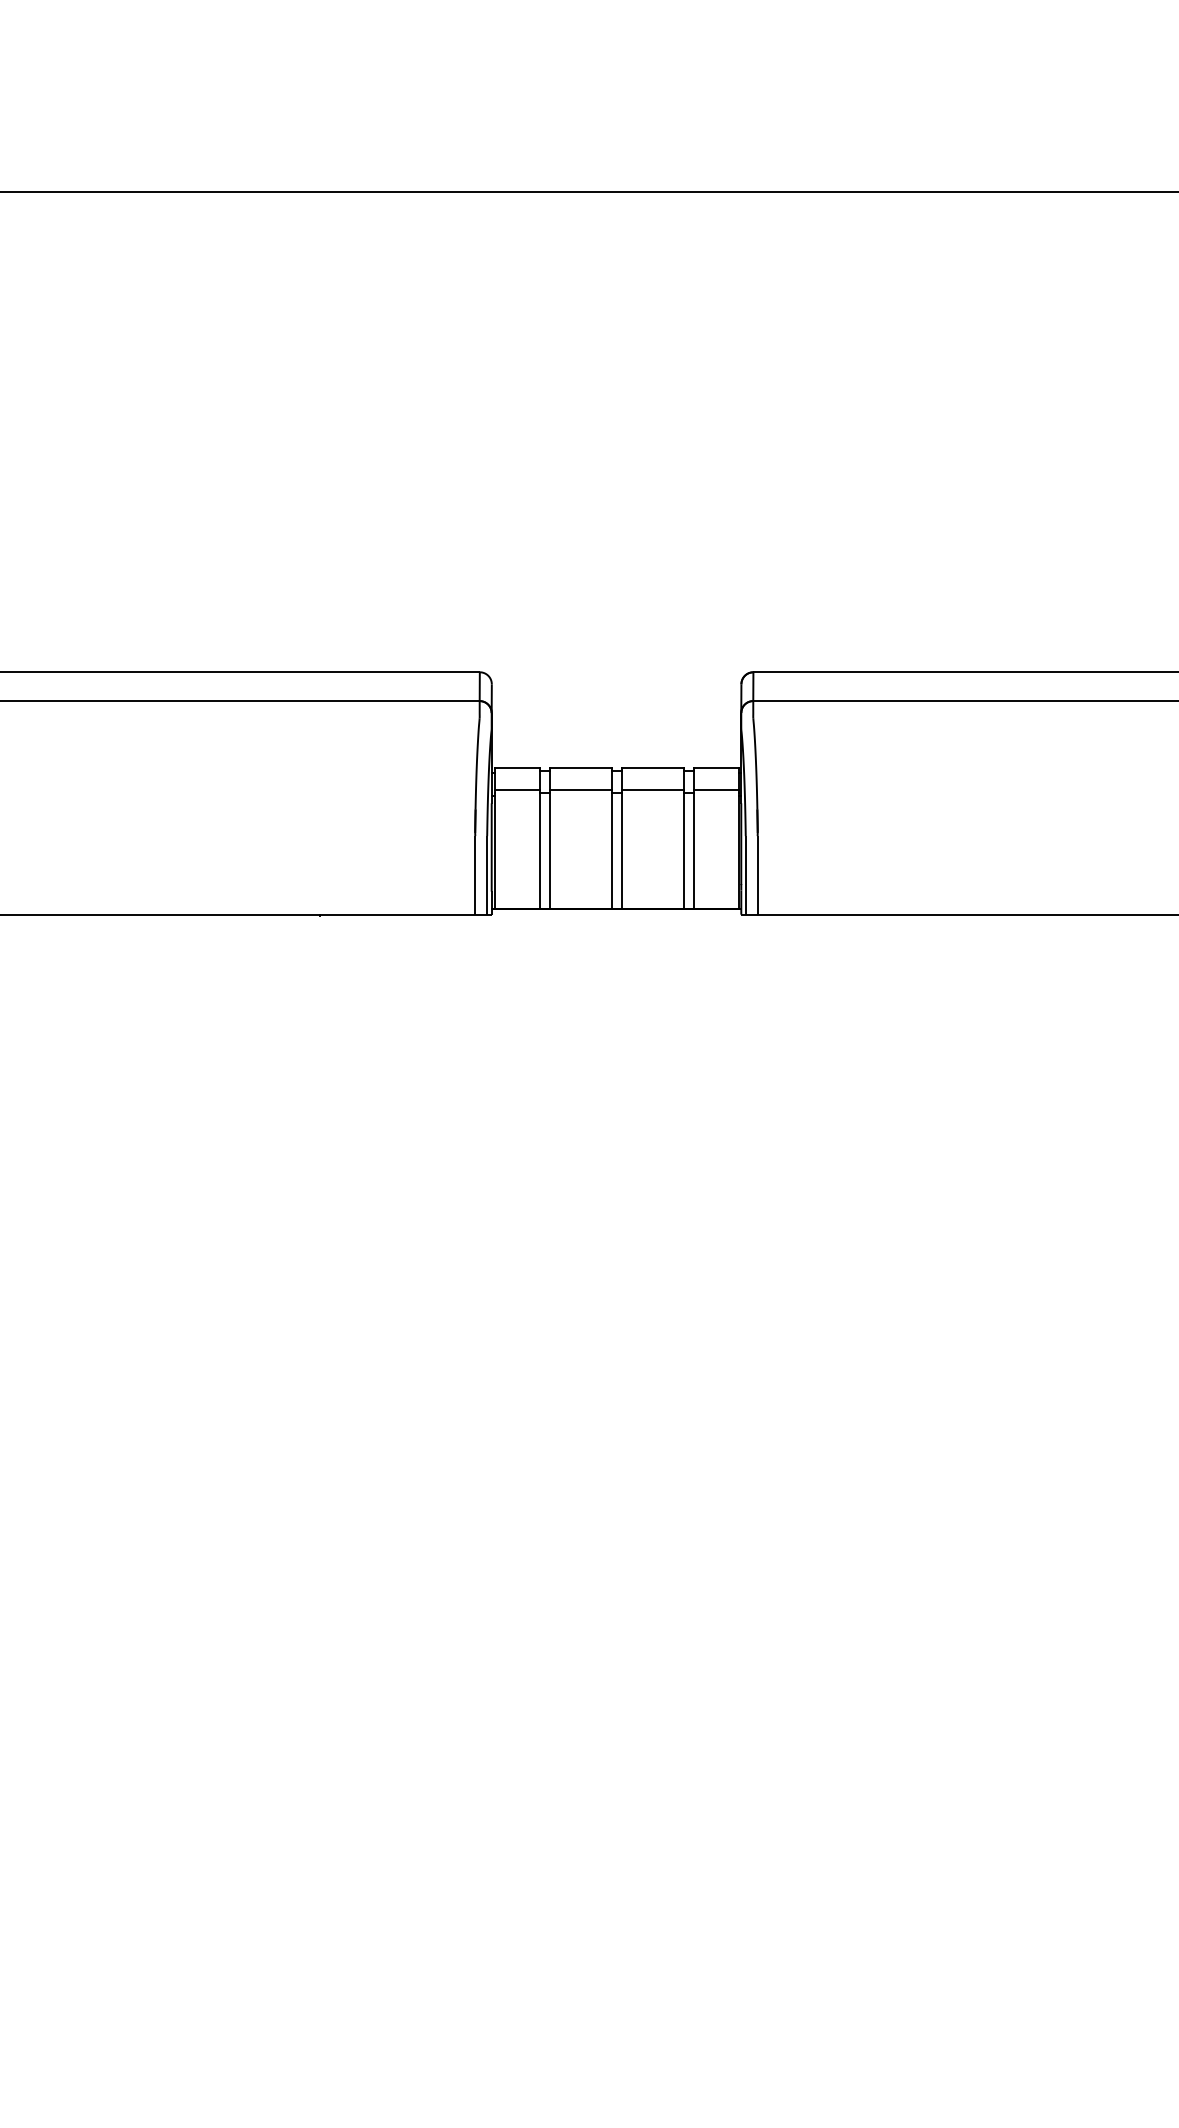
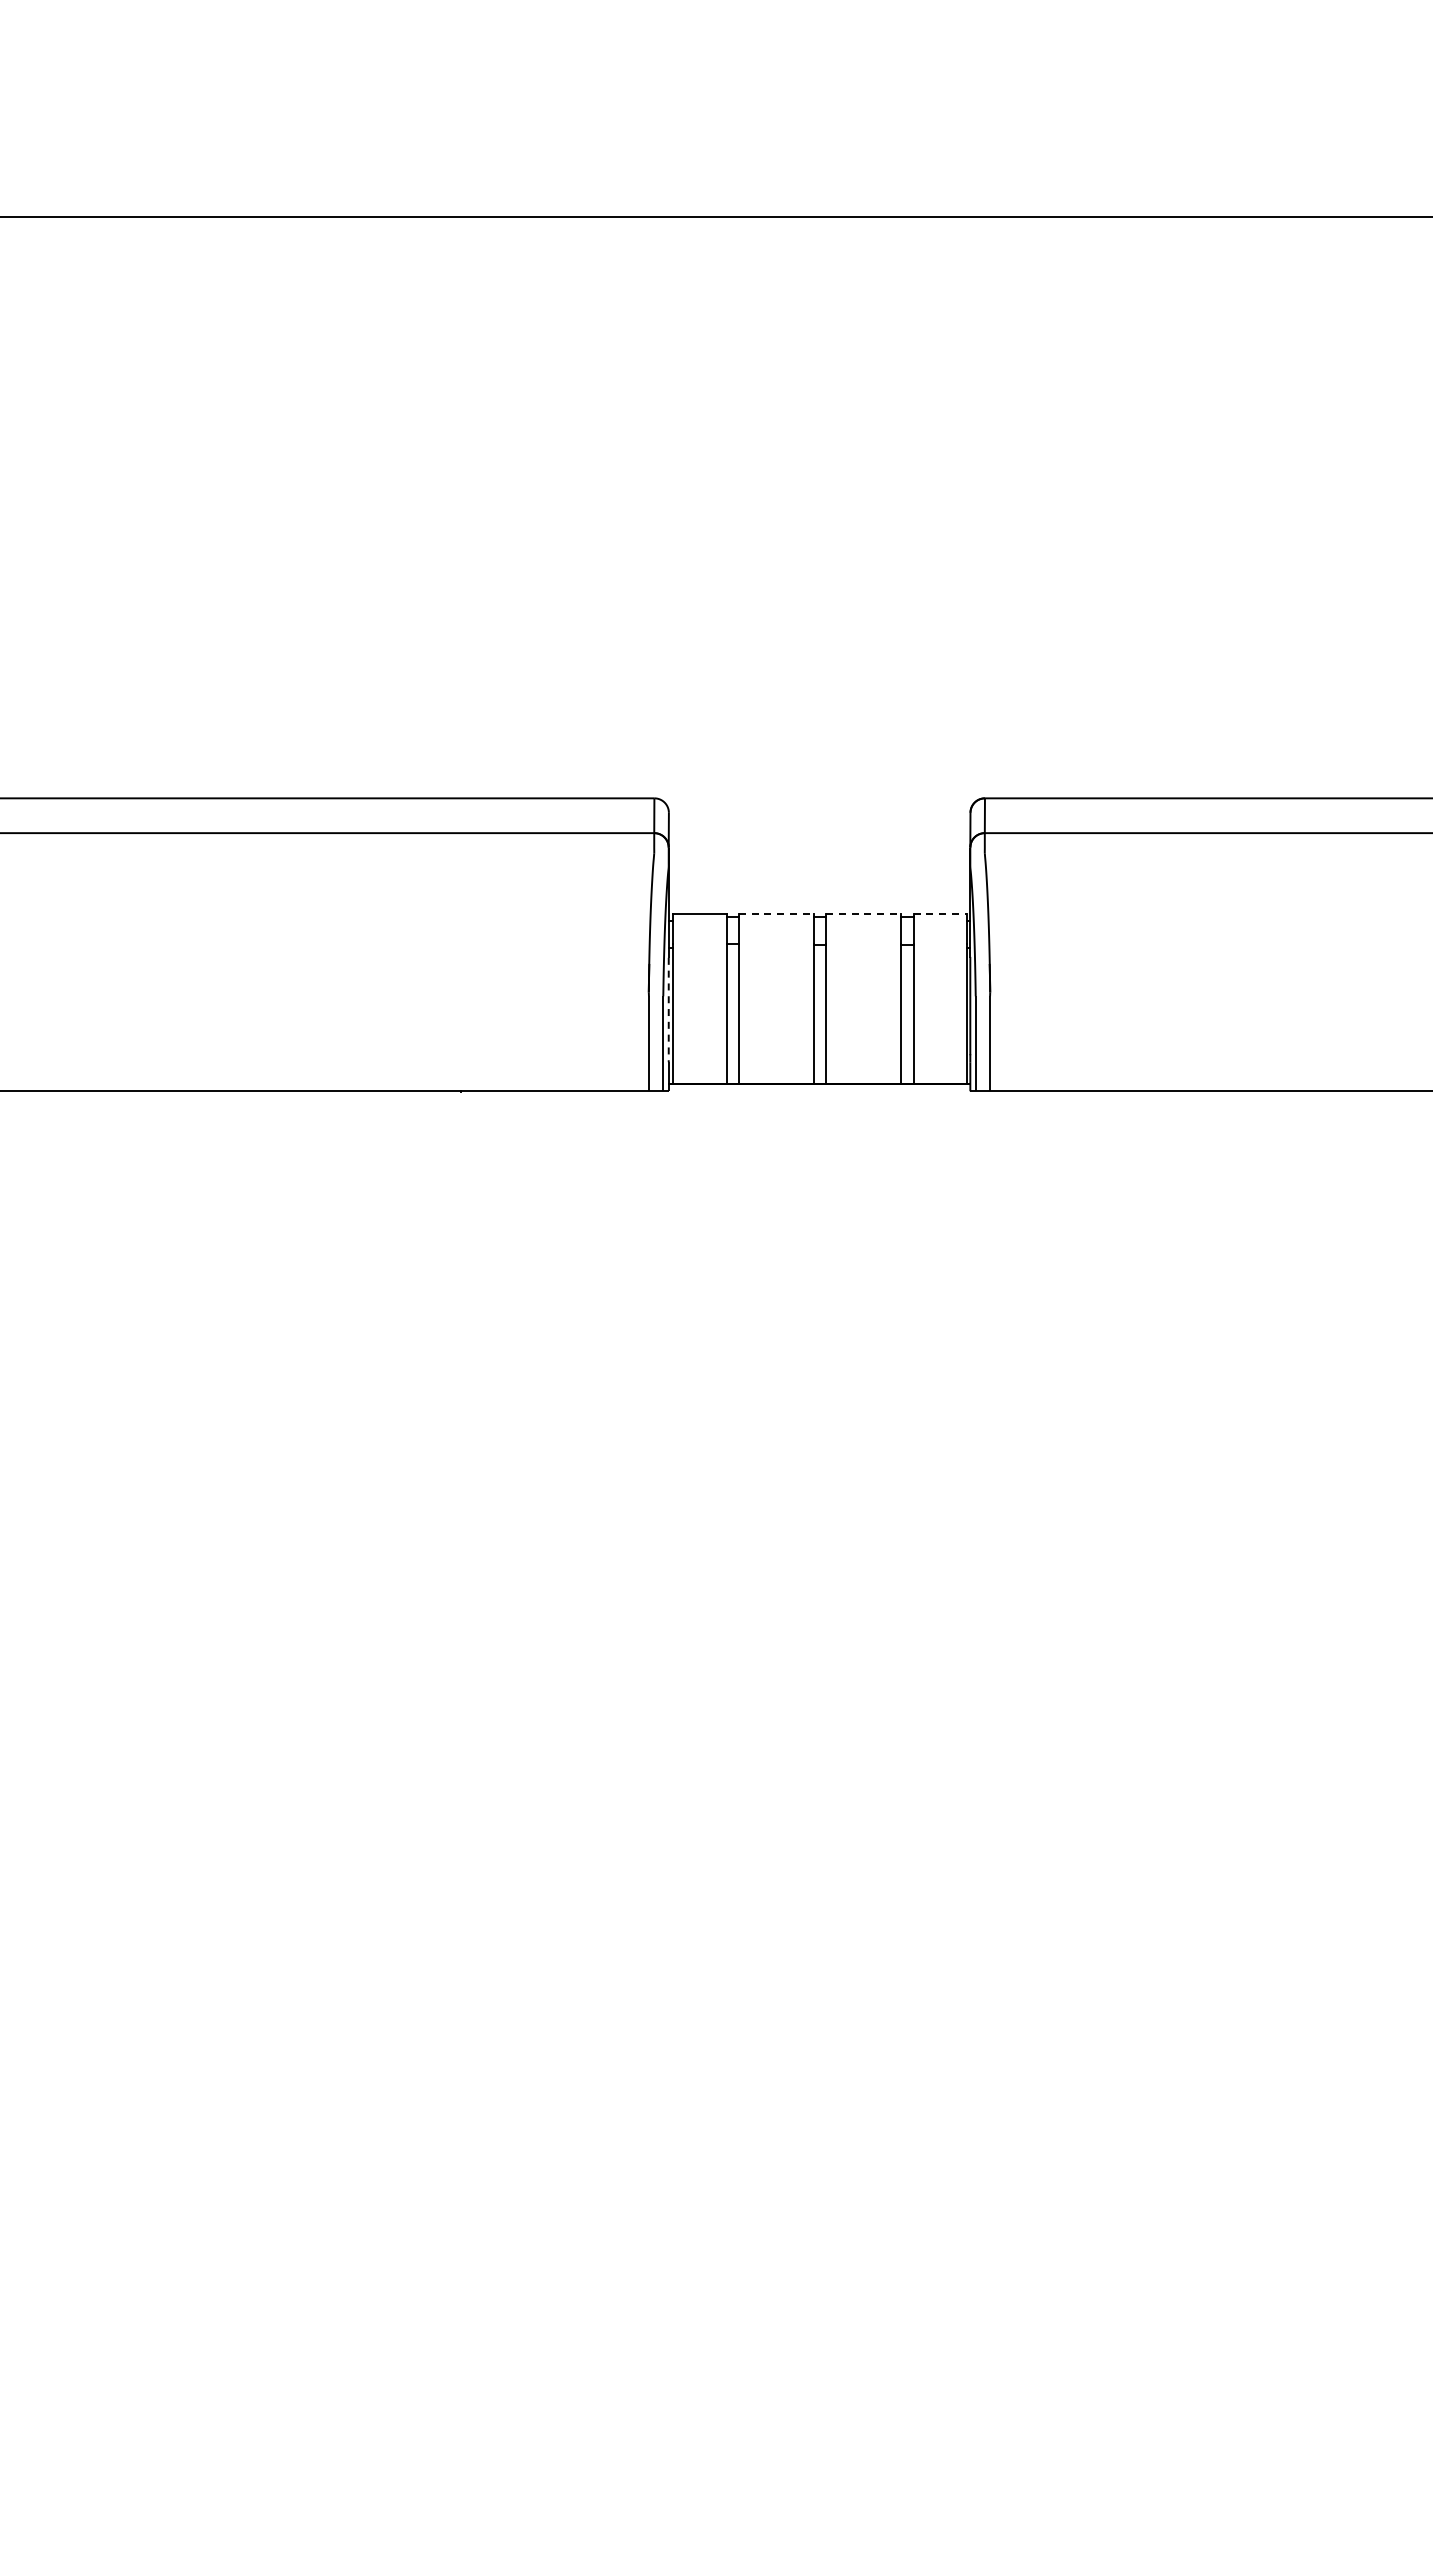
line: (580, 767) -> (776, 913), solid -> dashed
line: (652, 767) -> (863, 913), solid -> dashed
line: (716, 767) -> (940, 913), solid -> dashed
line: (517, 789) -> (699, 940), removed
line: (580, 790) -> (776, 941), removed
line: (652, 790) -> (863, 941), removed
line: (715, 790) -> (939, 941), removed
line: (491, 847) -> (668, 1010), solid -> dashed

